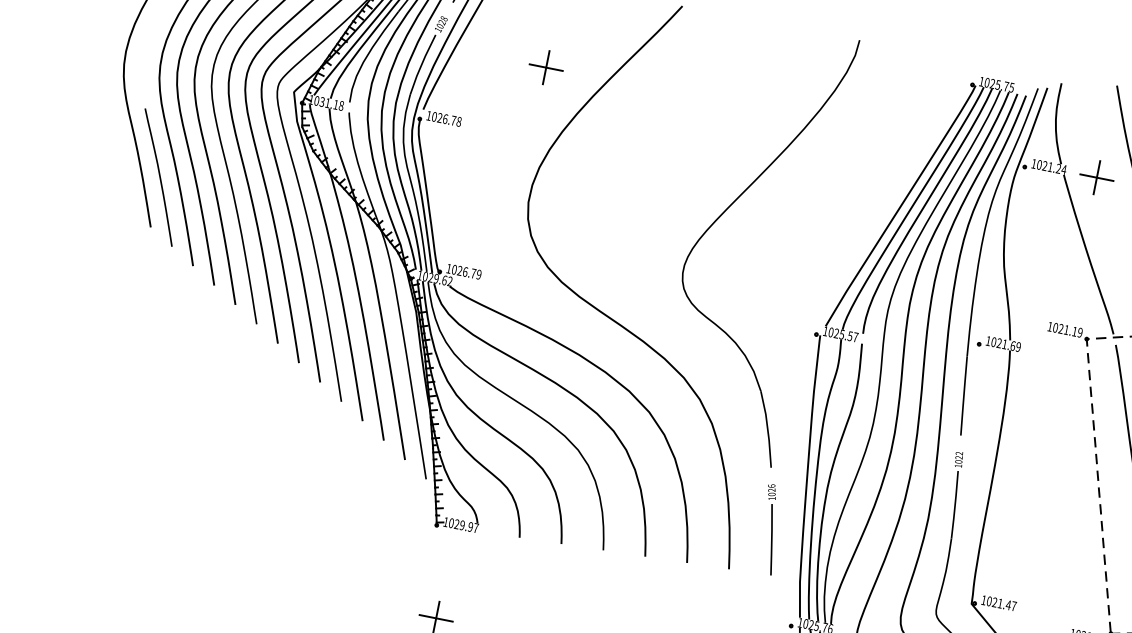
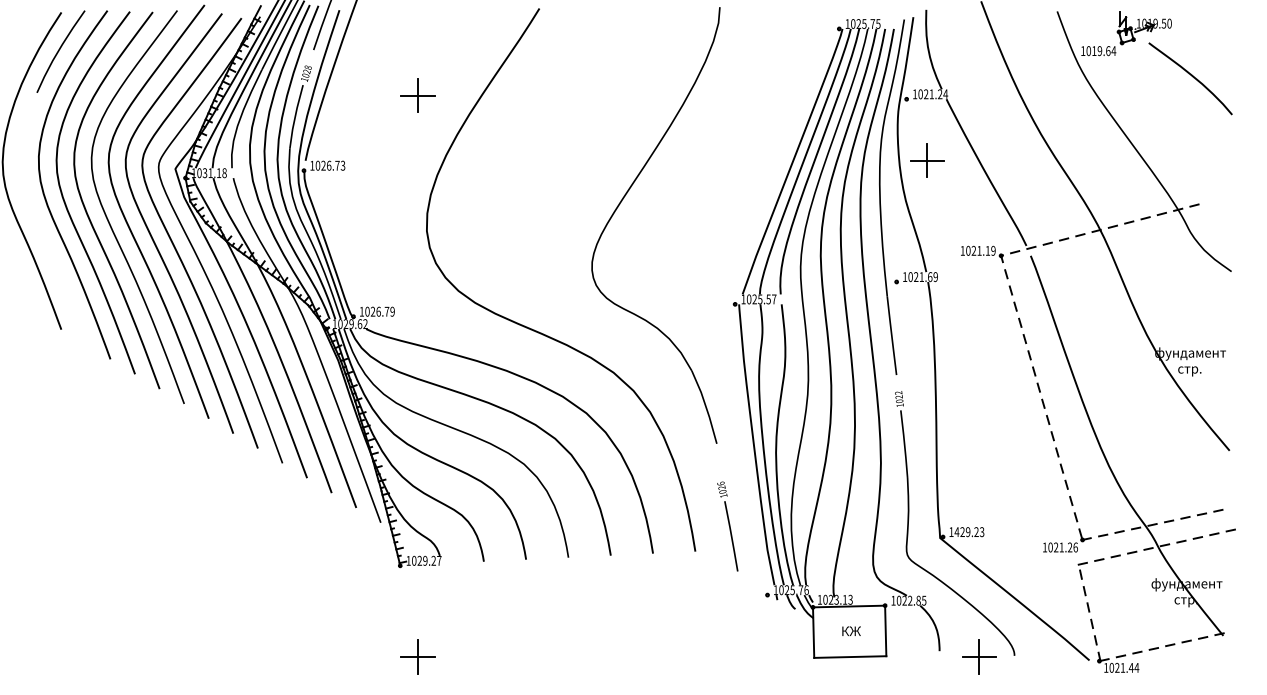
text: (458, 121) -> (342, 165), 1026.78 -> 1026.73
curve: (158, 176) -> (59, 278), removed
part: (1096, 177) -> (927, 160), moved
text: (470, 526) -> (433, 560), 1029.97 -> 1029.27
text: (769, 529) -> (727, 526), moved
text: (1001, 604) -> (969, 532), 1021.47 -> 1429.23

